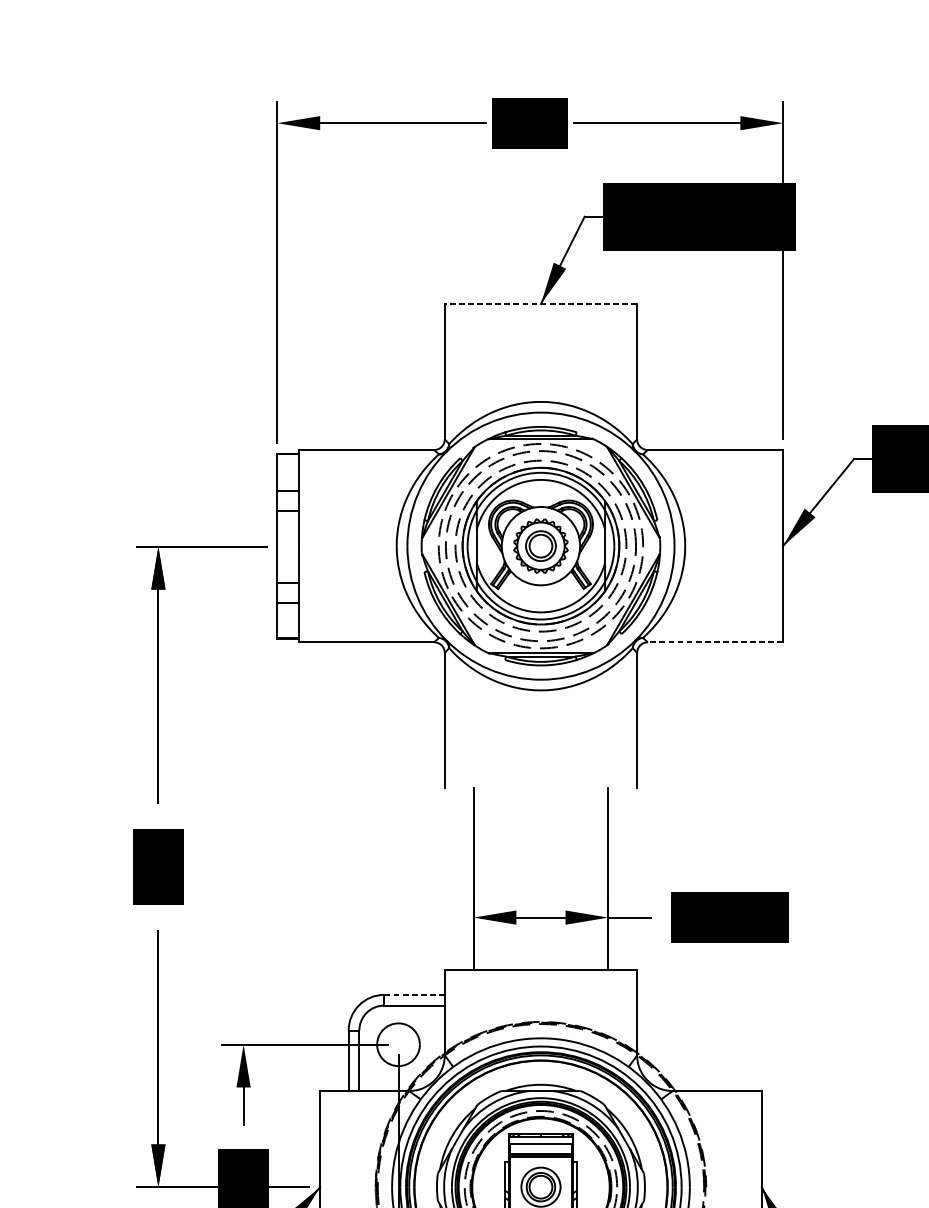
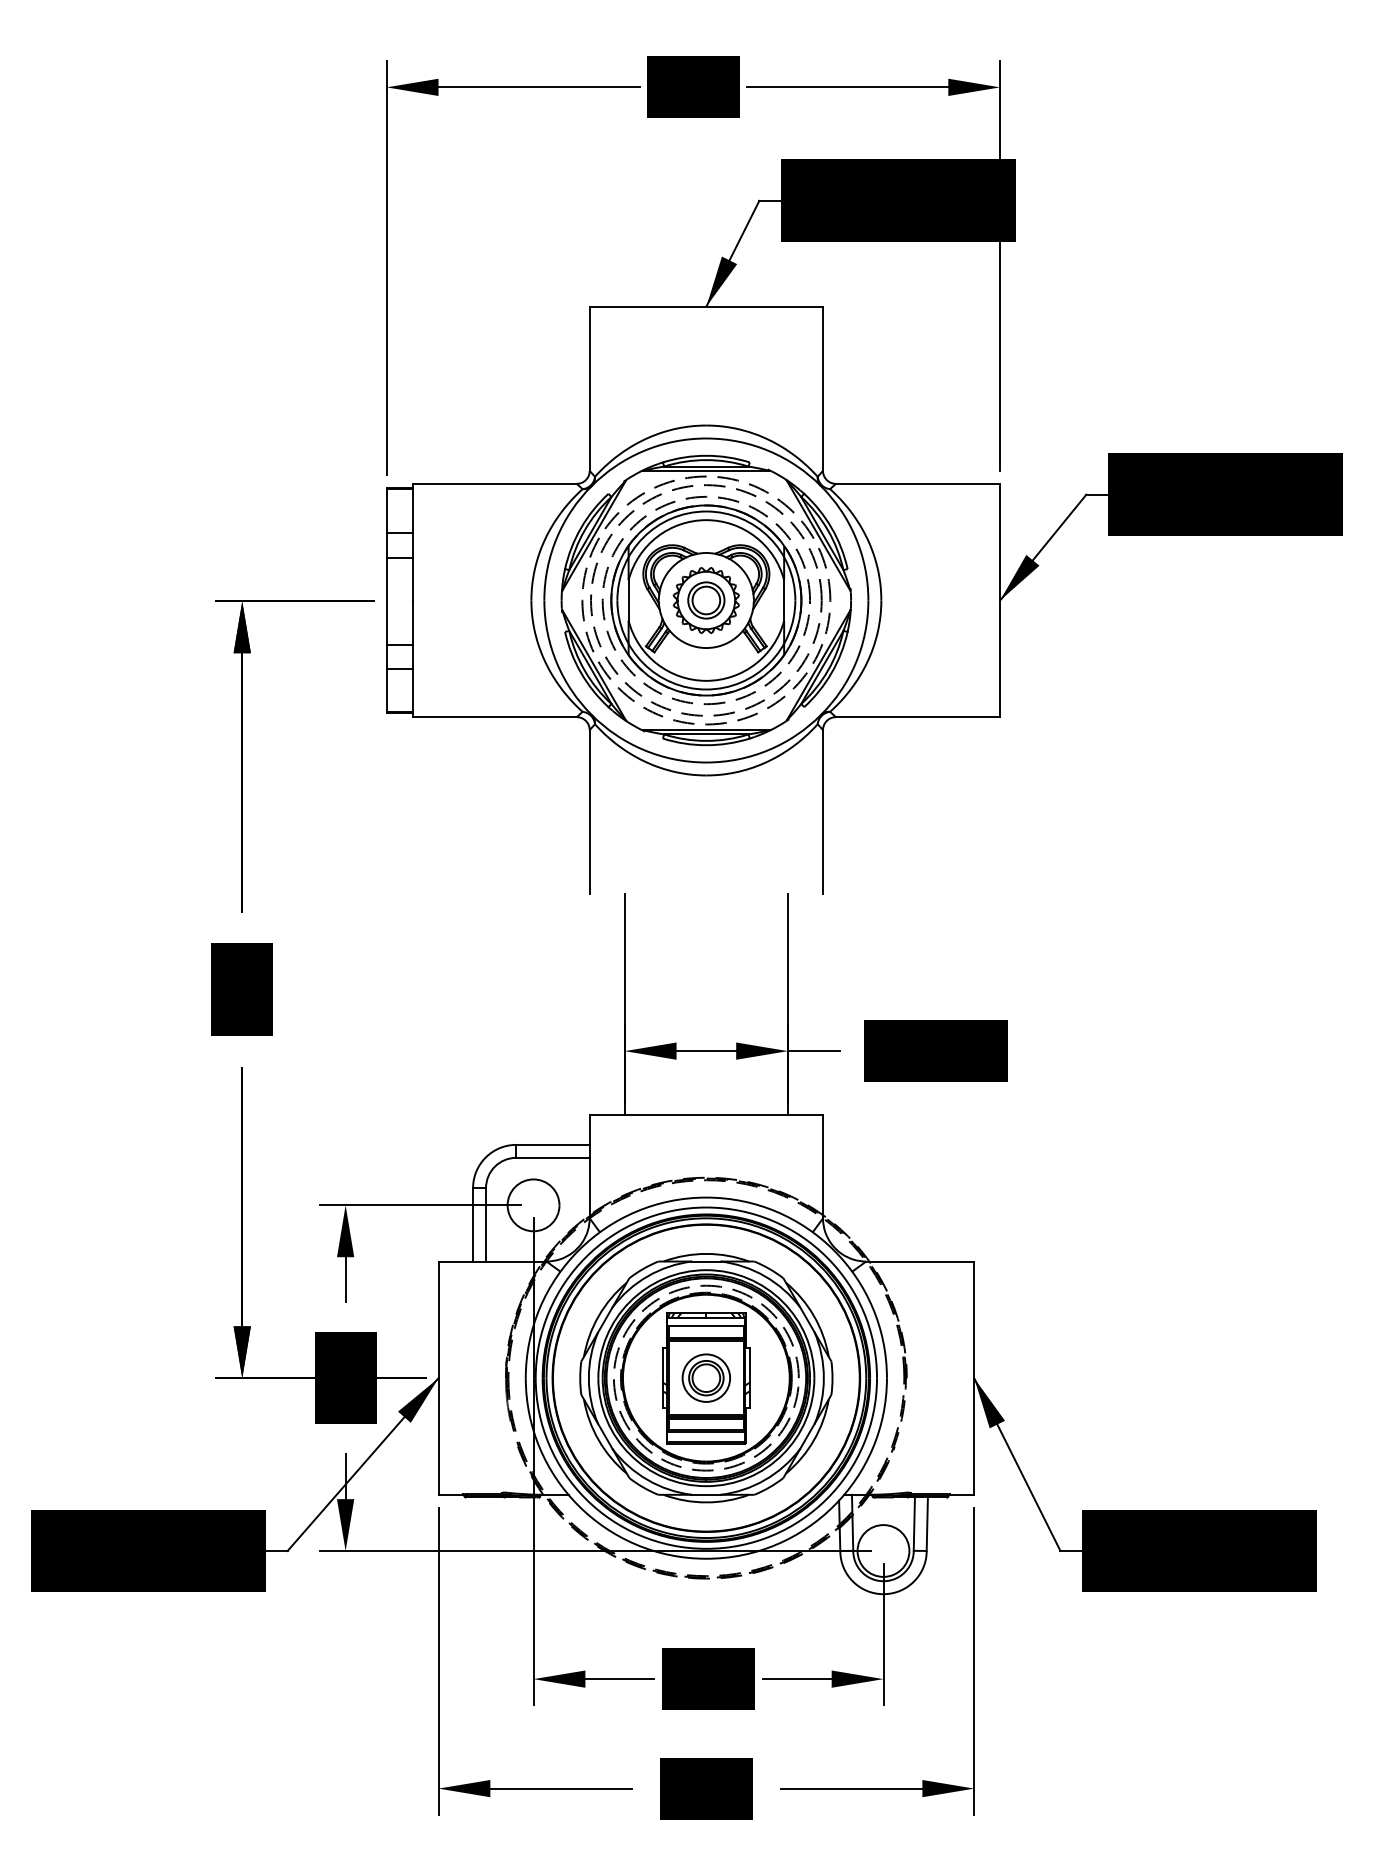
line: (541, 303) -> (706, 306), dashed -> solid
line: (715, 642) -> (917, 717), dashed -> solid
line: (414, 994) -> (553, 1144), dashed -> solid

